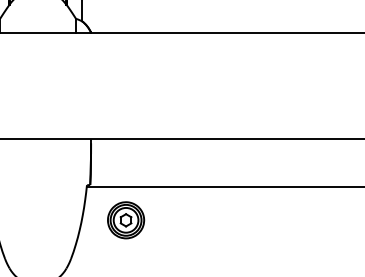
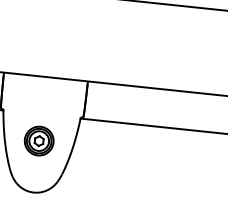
part: (126, 220) -> (39, 141), moved

